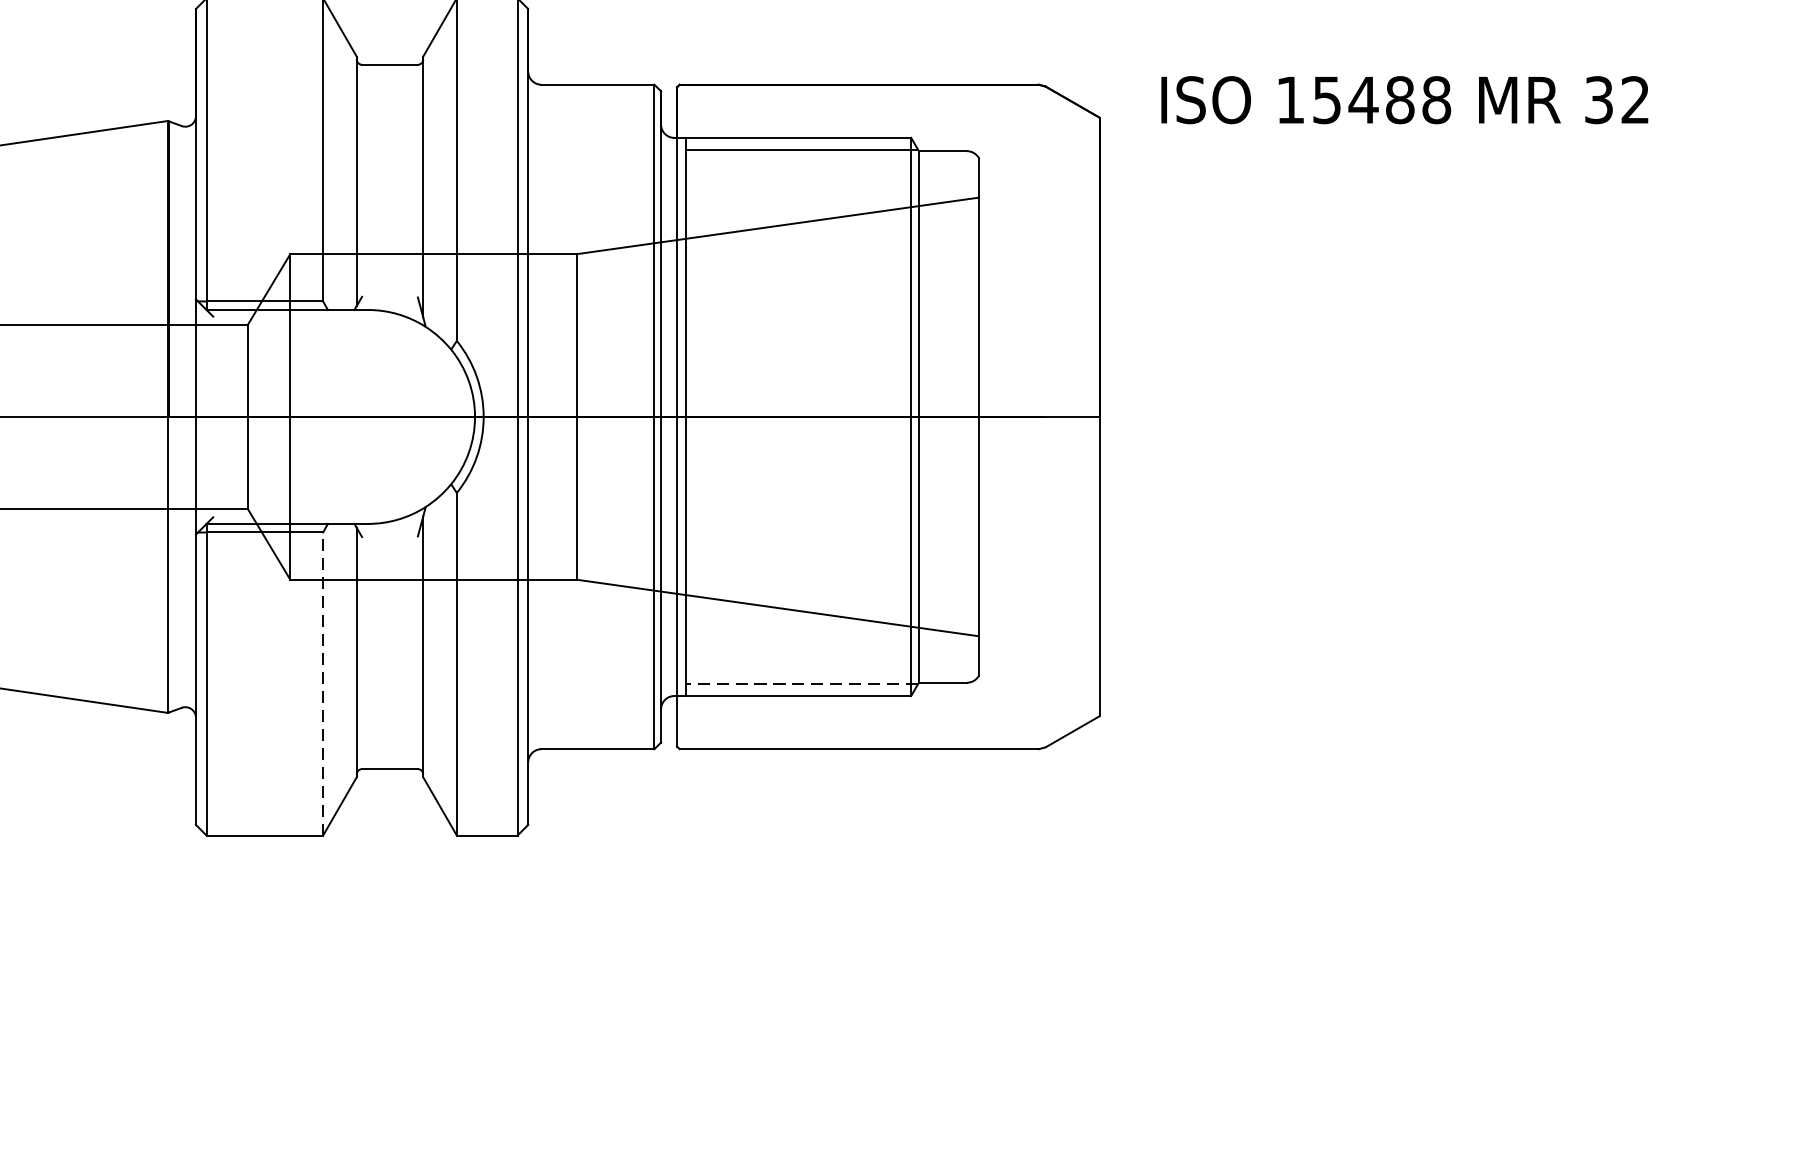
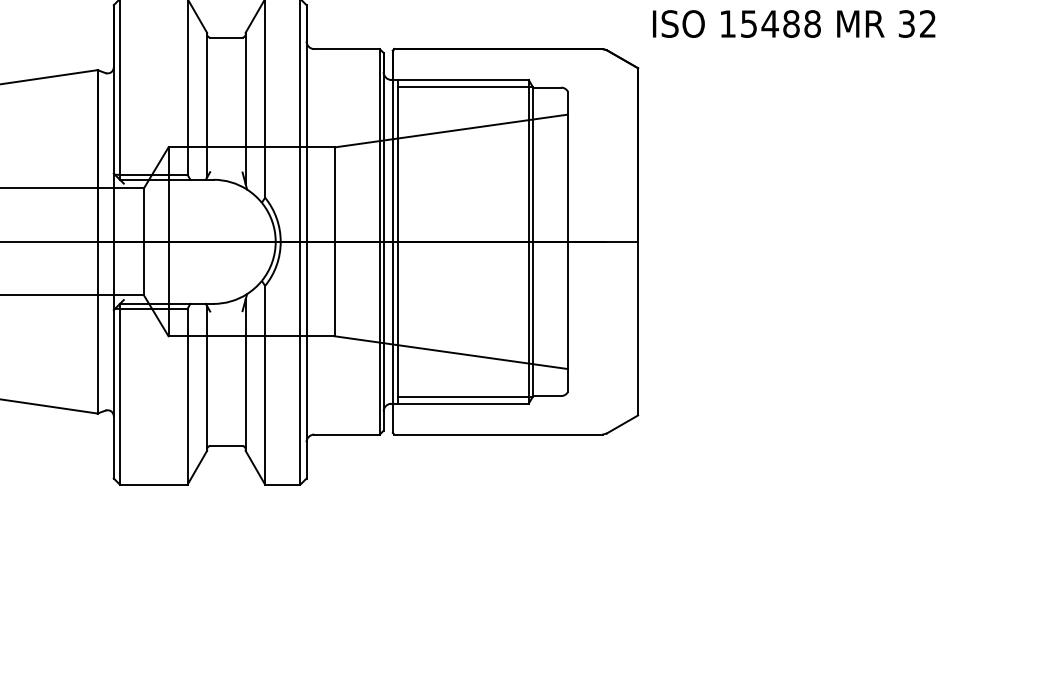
text: (1405, 99) -> (794, 23), moved
line: (322, 683) -> (187, 396), dashed -> solid
line: (802, 683) -> (465, 396), dashed -> solid

